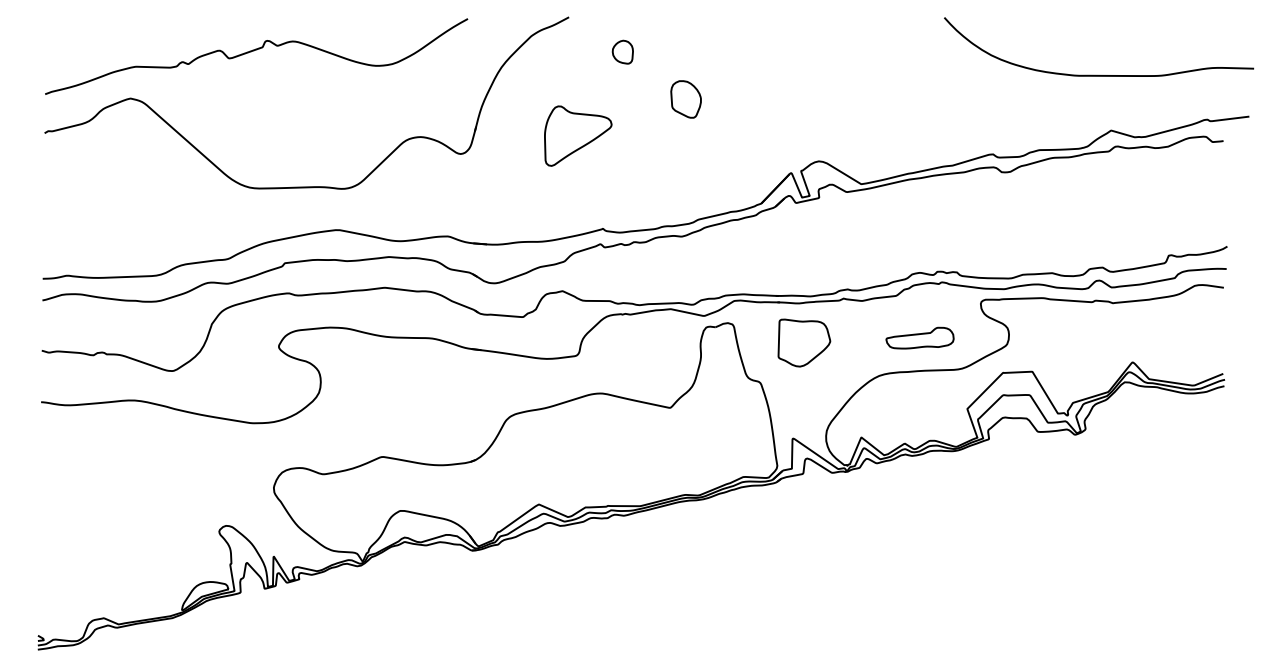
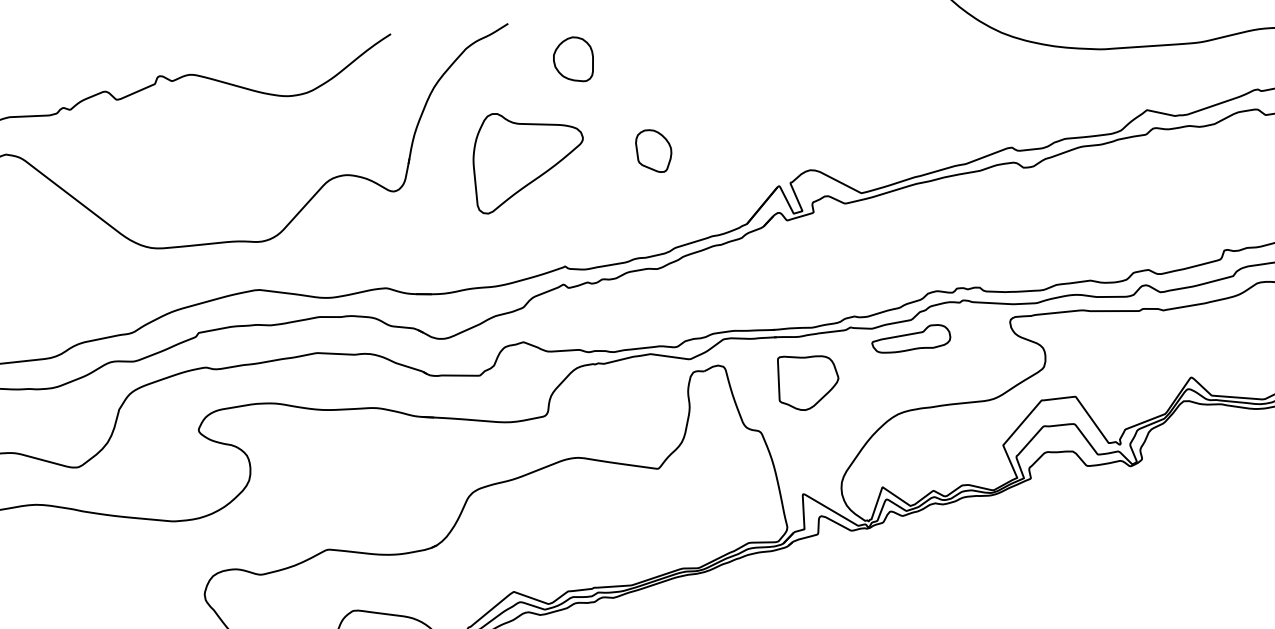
part: (622, 52) -> (573, 60), size x1.67
part: (685, 99) -> (653, 151), moved
part: (577, 135) -> (527, 160), size x1.43
part: (919, 337) -> (910, 338), moved

